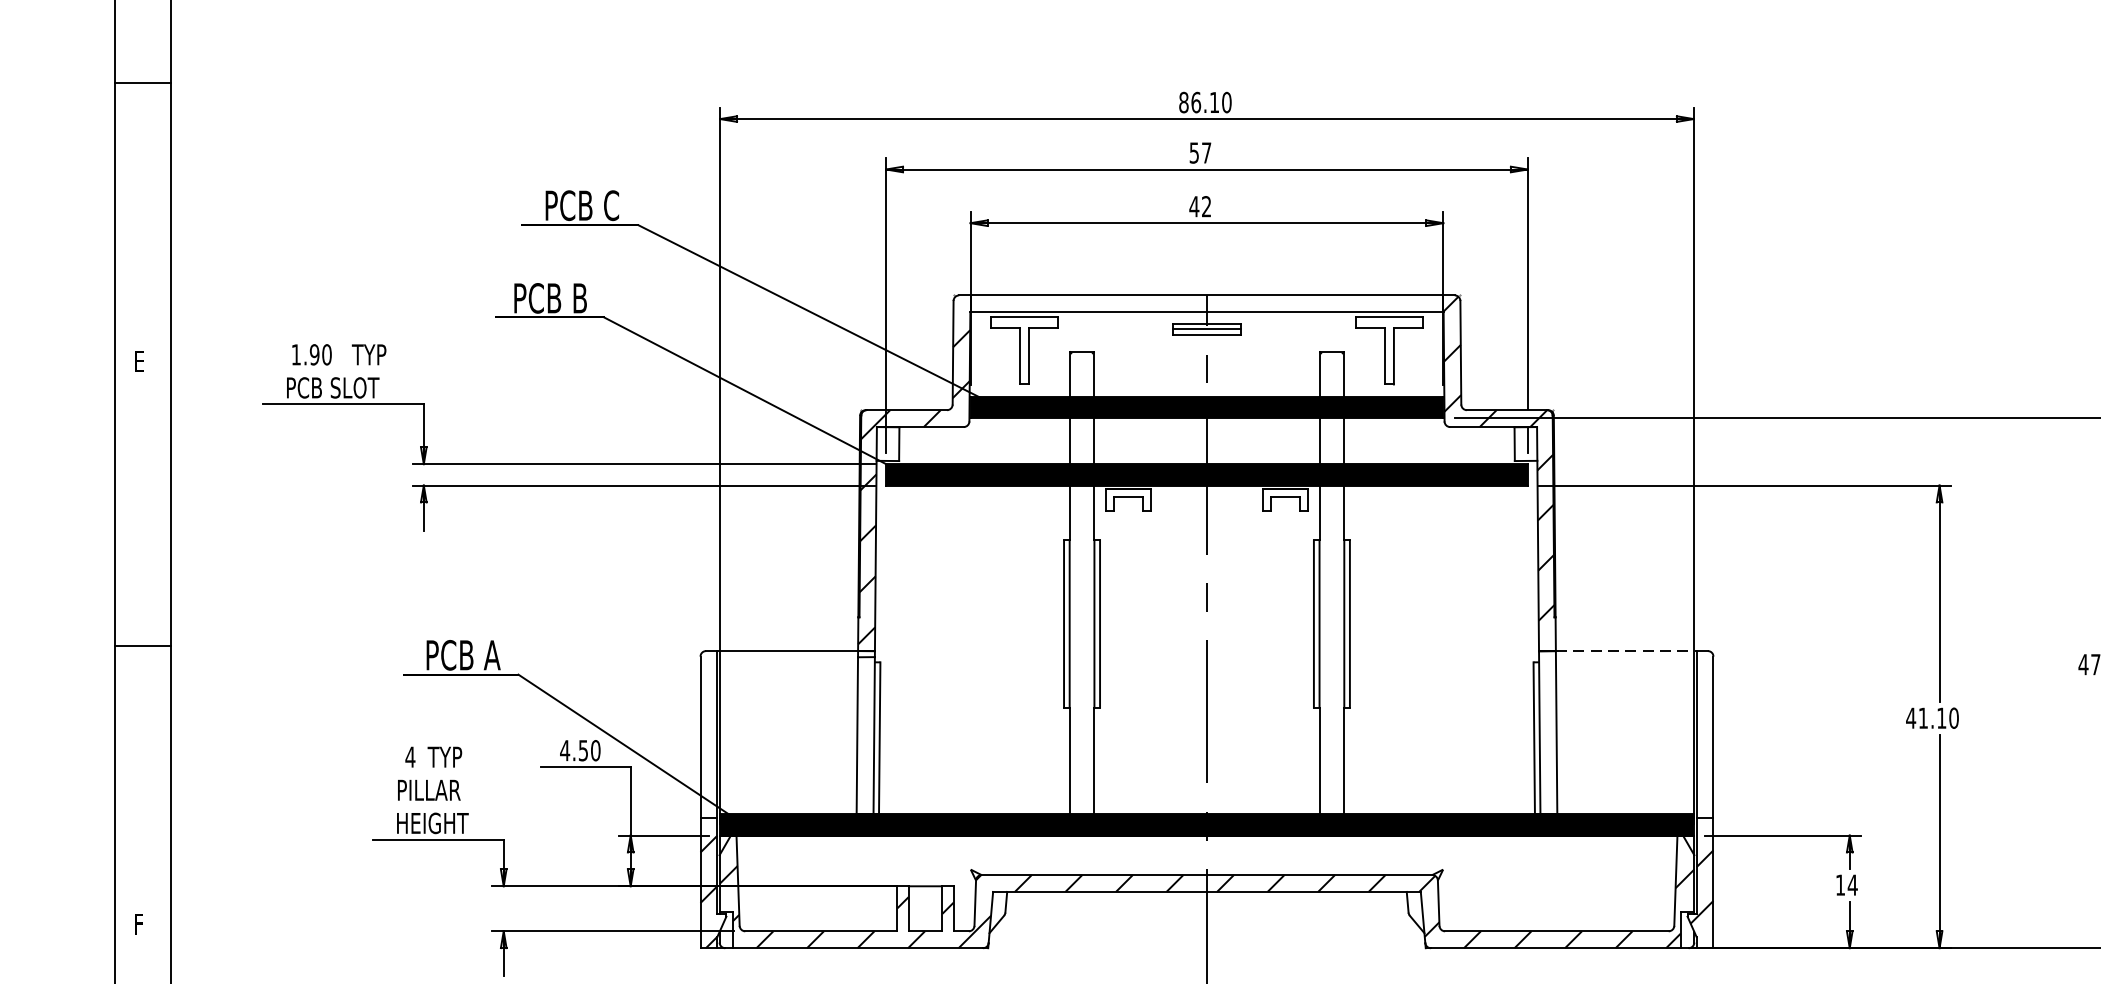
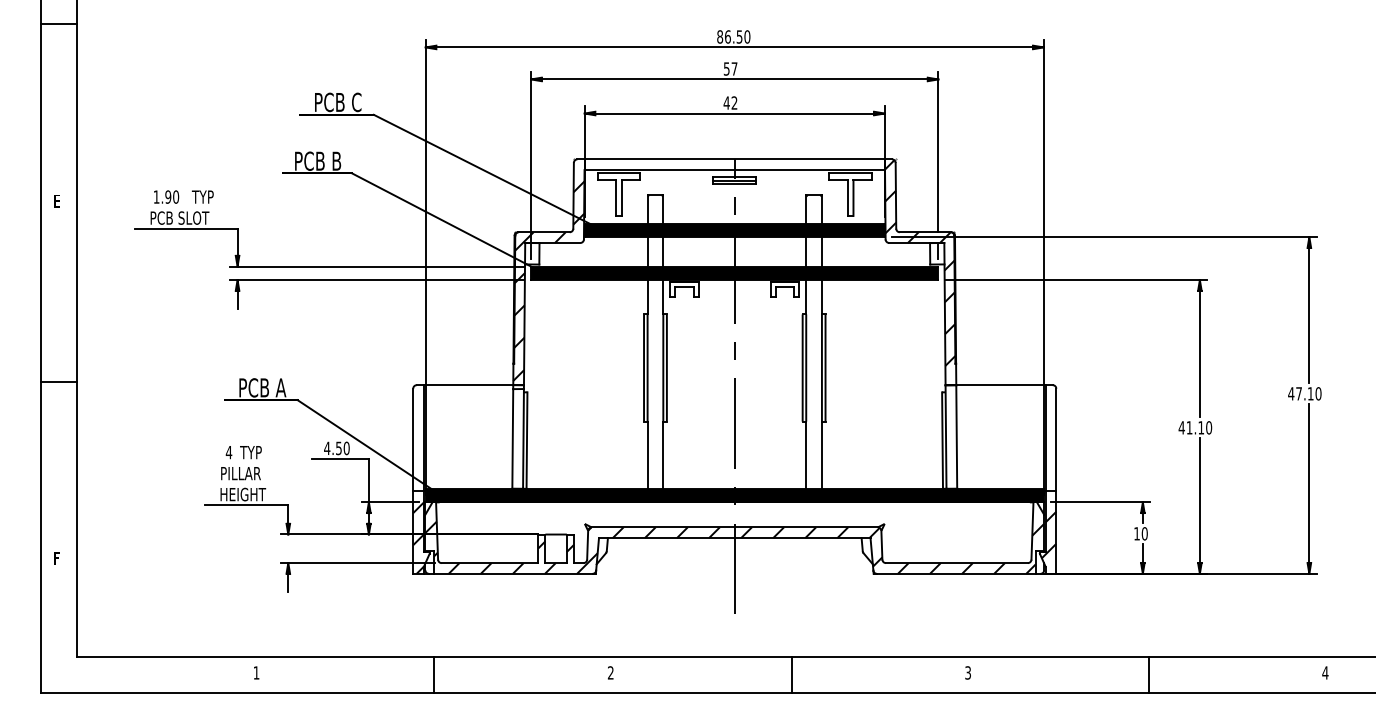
text: (1214, 101) -> (739, 36), 86.10 -> 86.50
line: (1625, 651) -> (1000, 385), dashed -> solid
text: (1852, 884) -> (1144, 533), 14 -> 10

